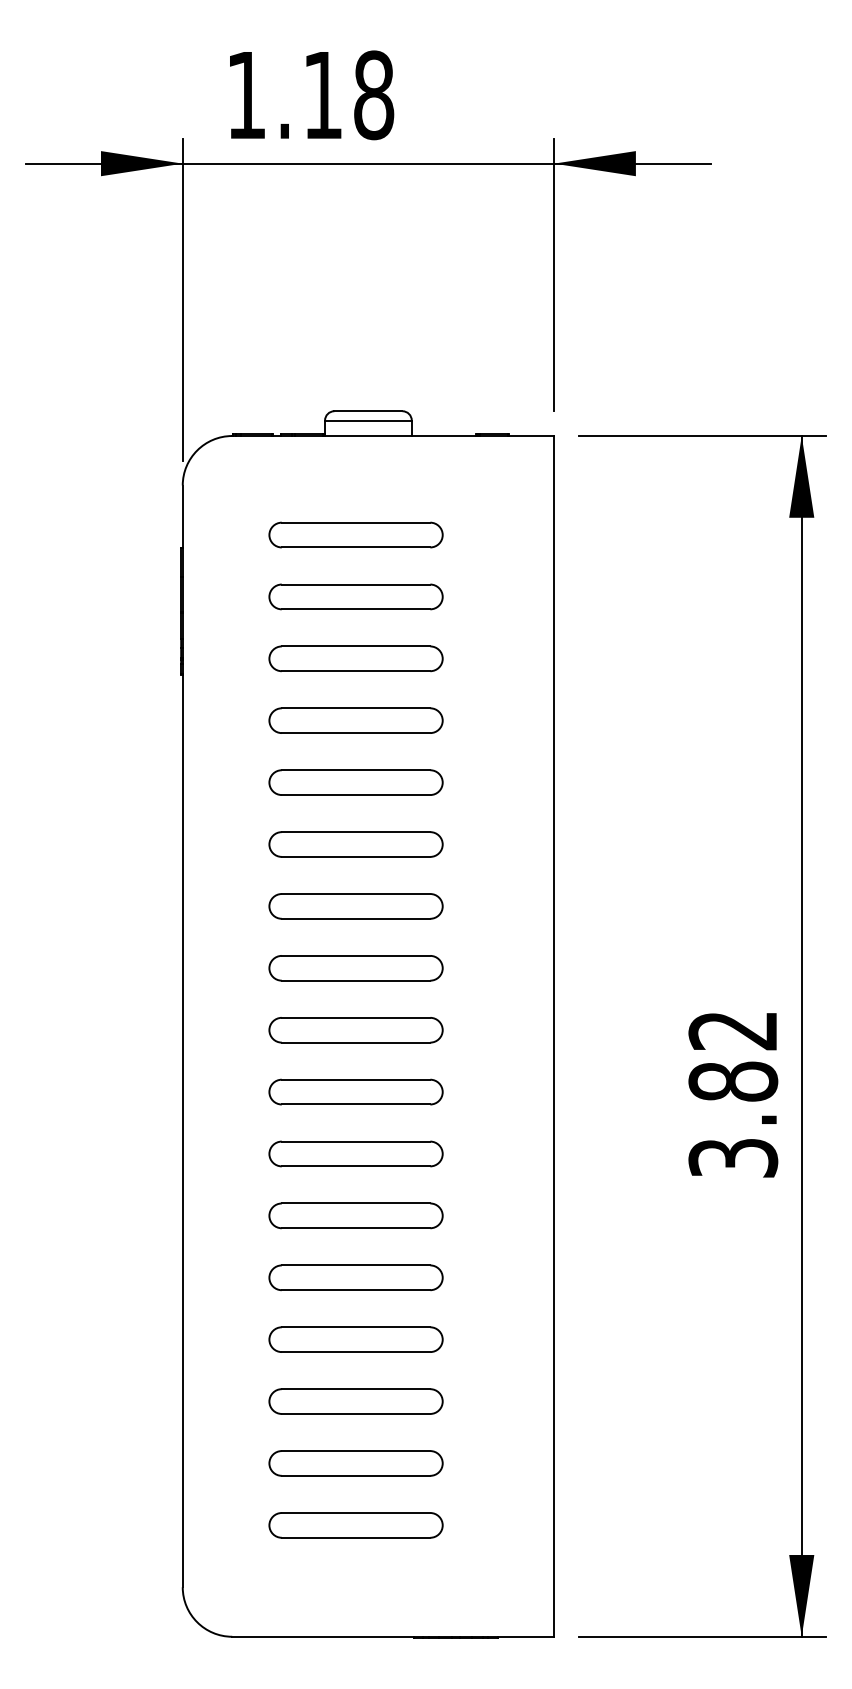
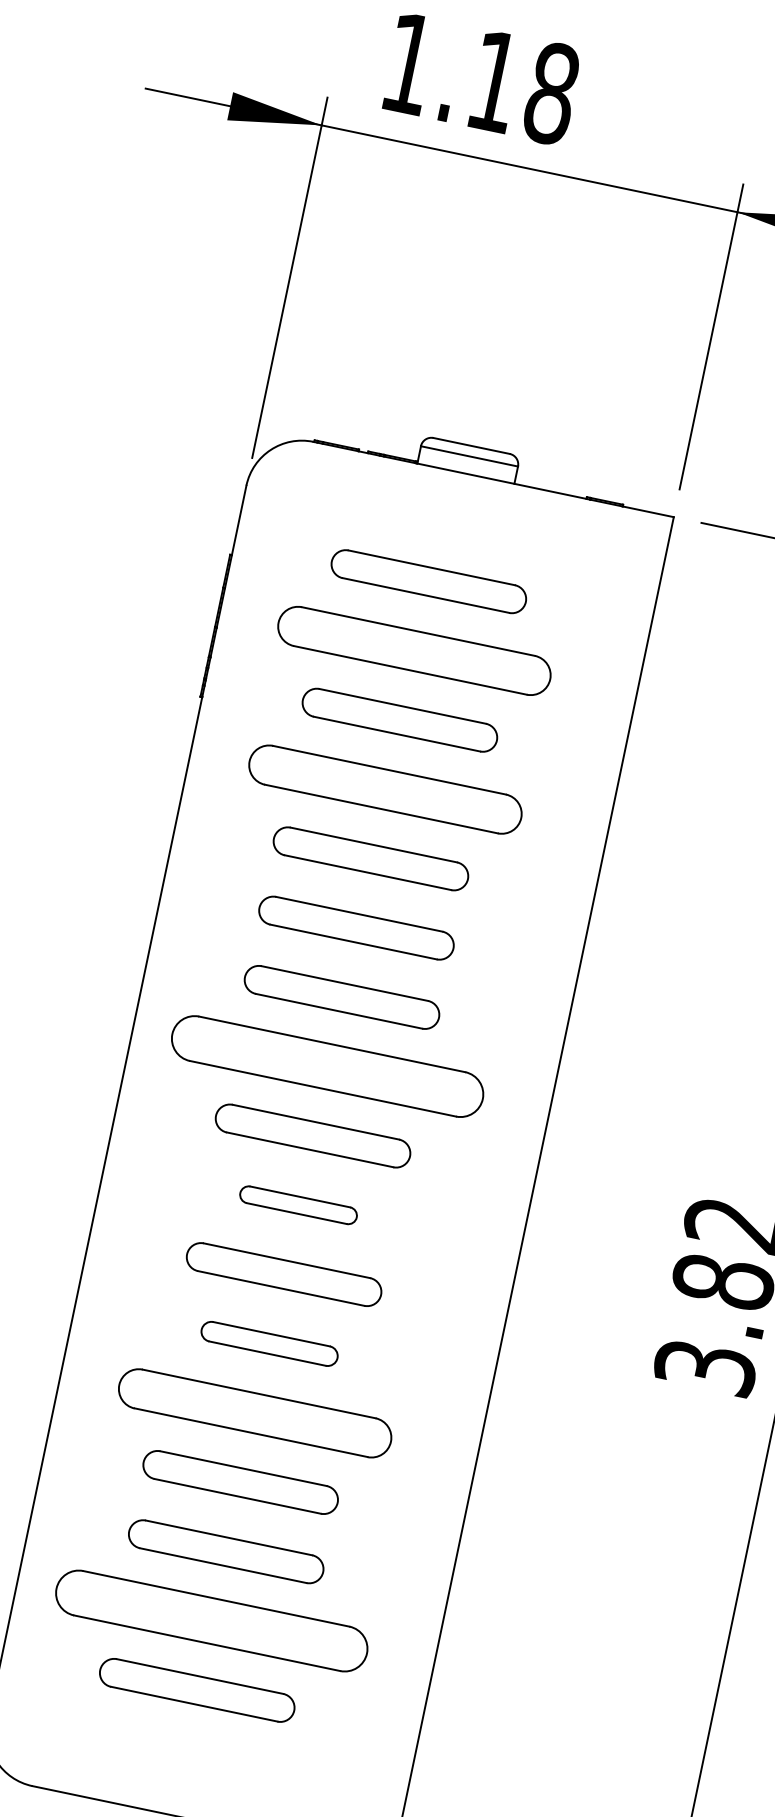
part: (355, 596) -> (413, 650), size x1.4
part: (355, 720) -> (384, 789), size x1.4
part: (355, 968) -> (326, 1066), size x1.6
part: (355, 1091) -> (298, 1204), size x0.6
part: (355, 1215) -> (269, 1343), size x0.7
part: (355, 1277) -> (254, 1412), size x1.4
part: (355, 1463) -> (211, 1620), size x1.6

